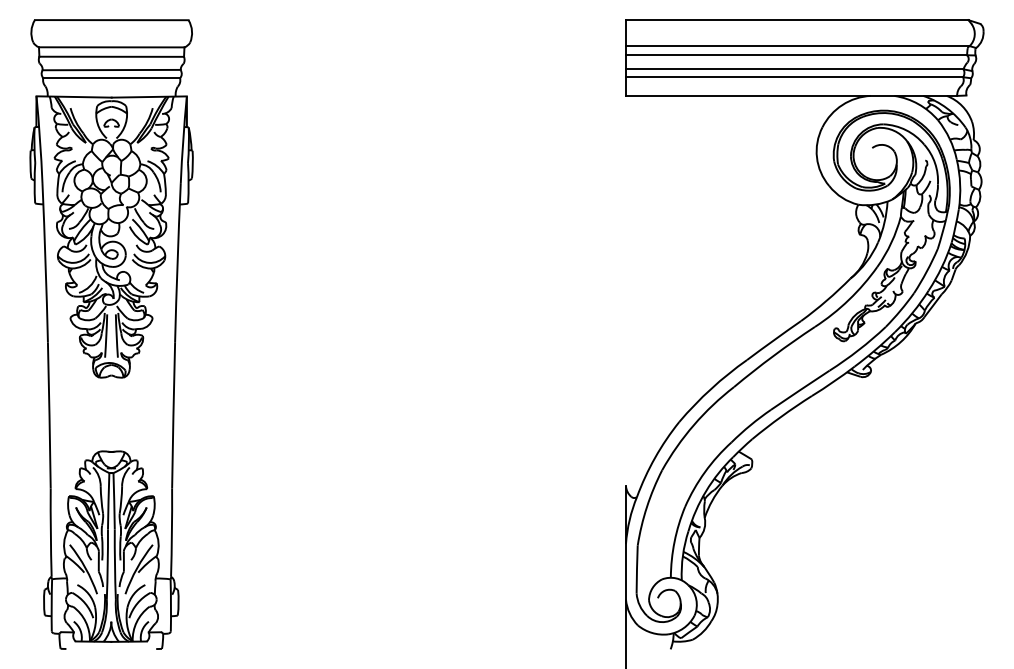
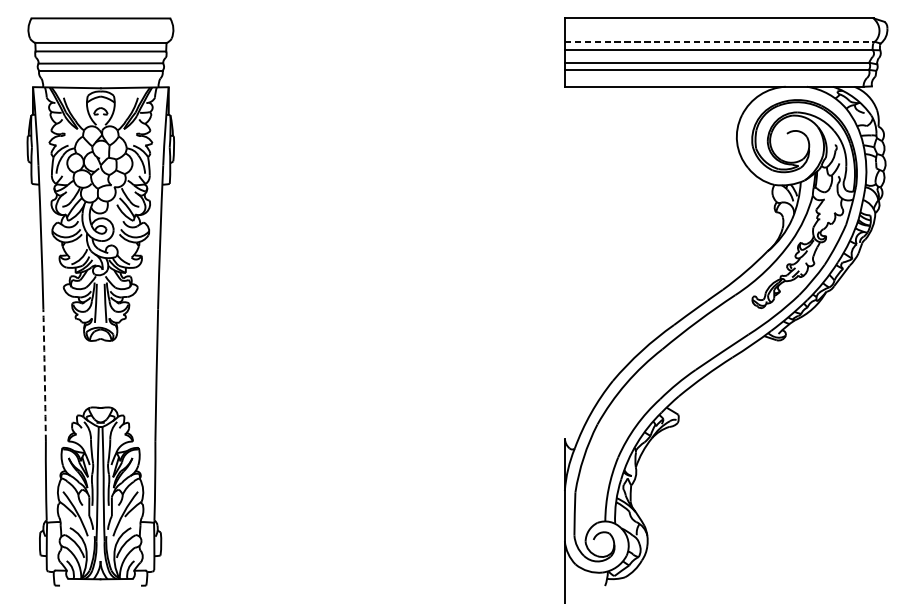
line: (797, 46) -> (719, 42), solid -> dashed
arc: (49, 415) -> (44, 375), solid -> dashed

